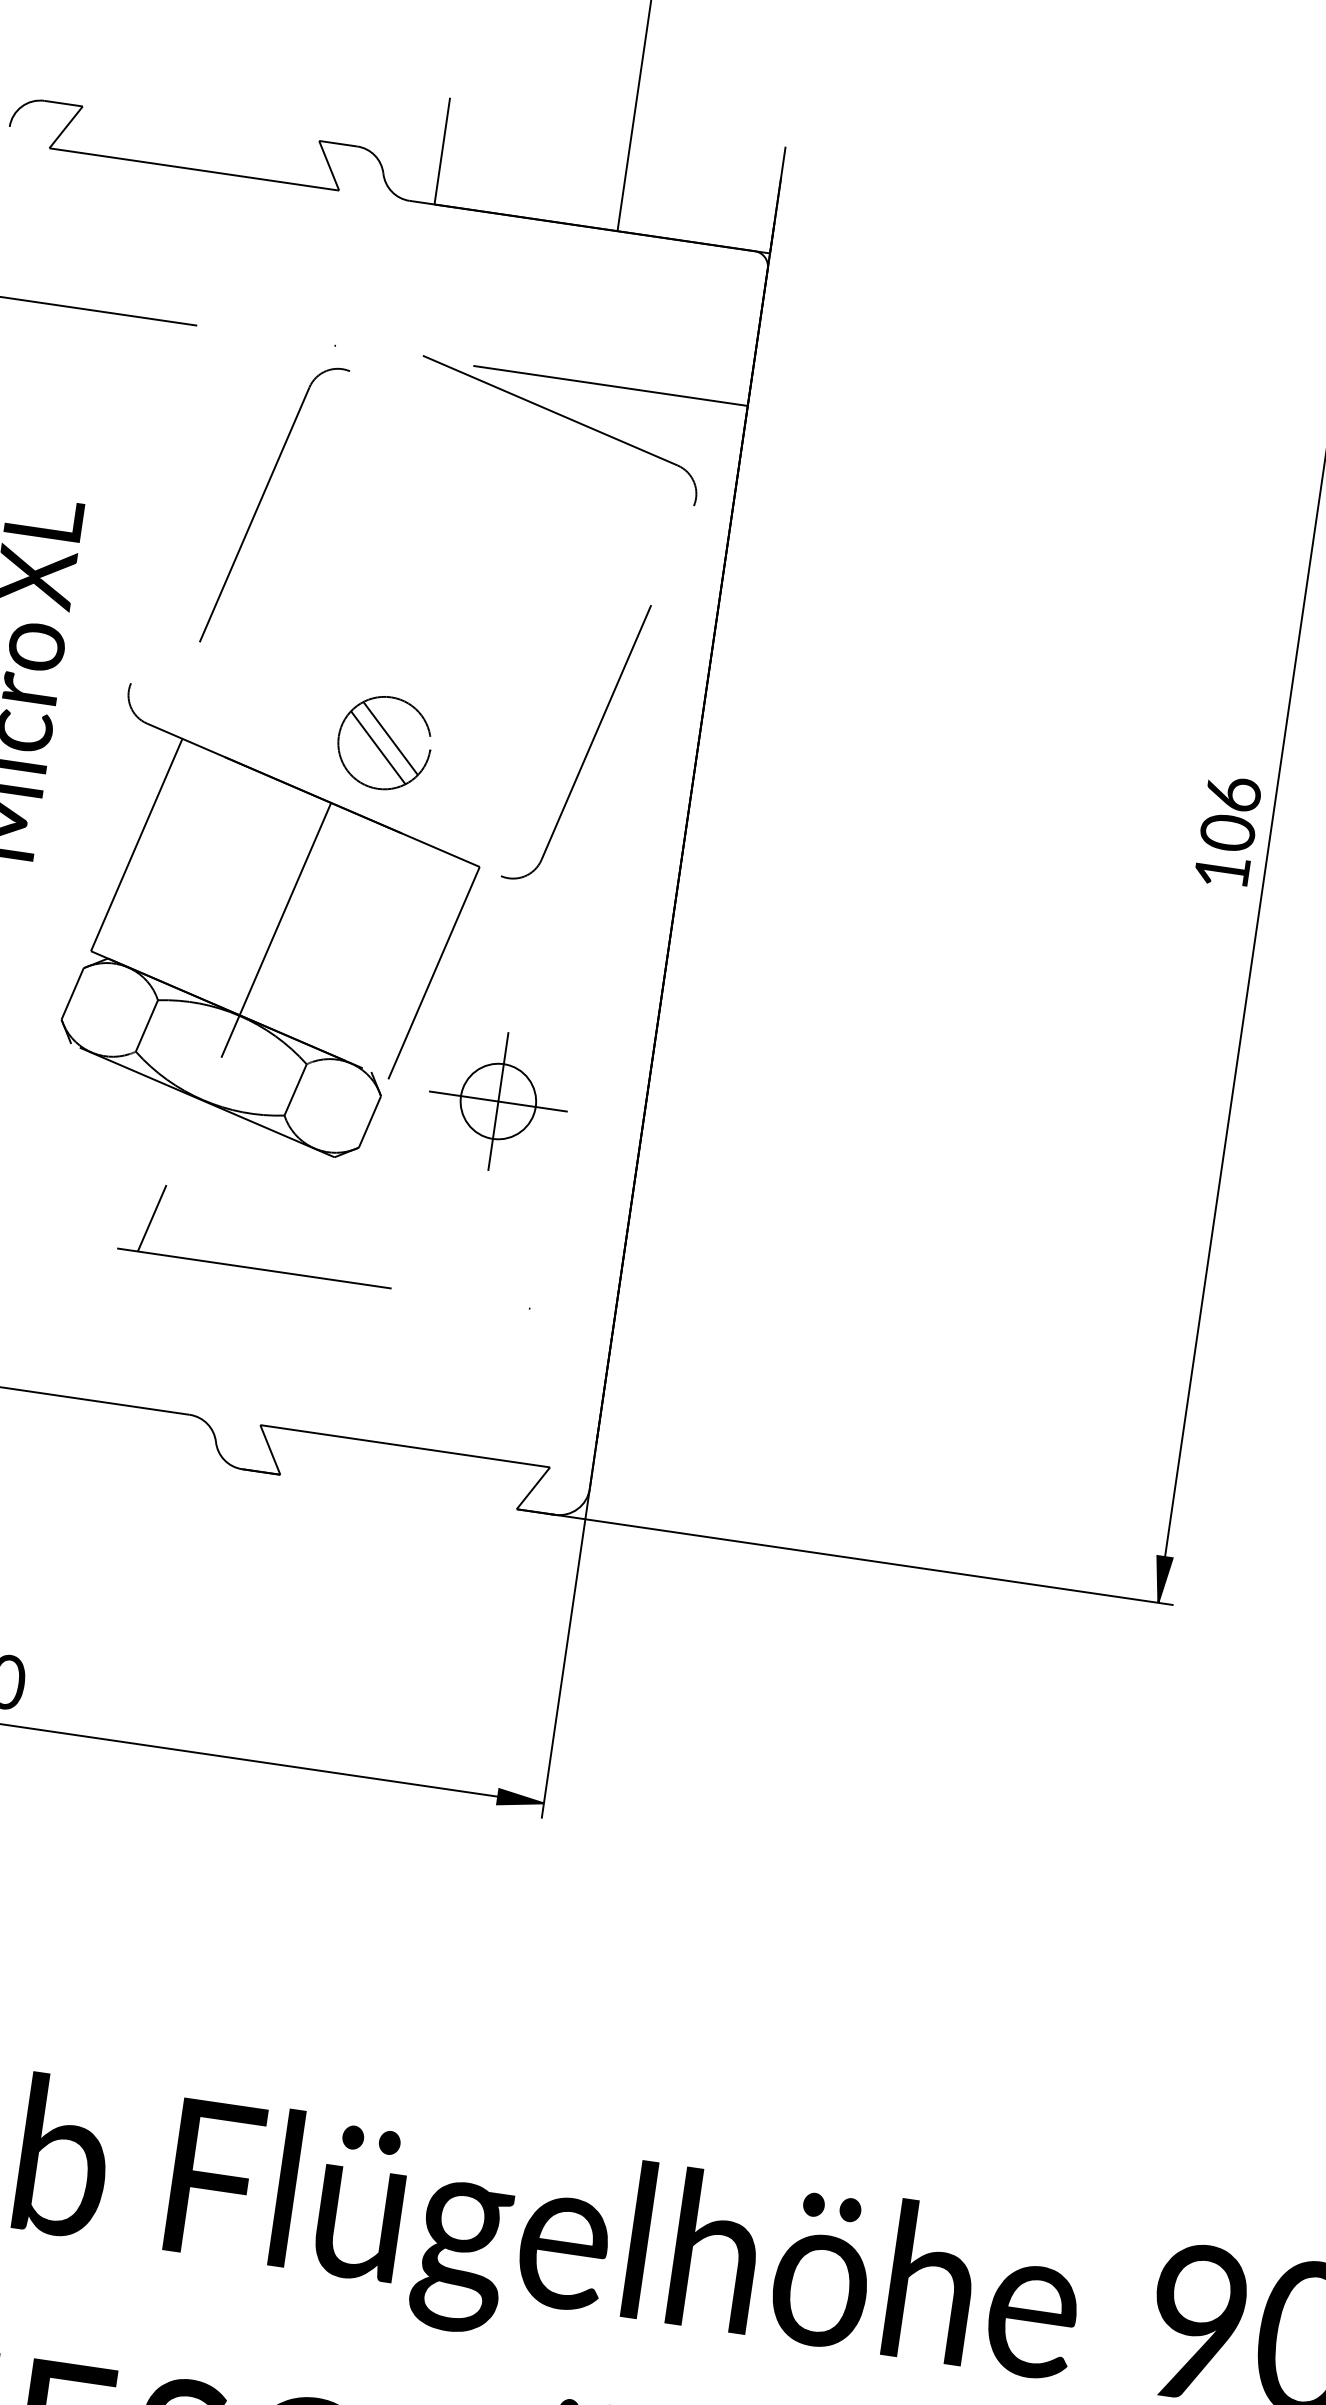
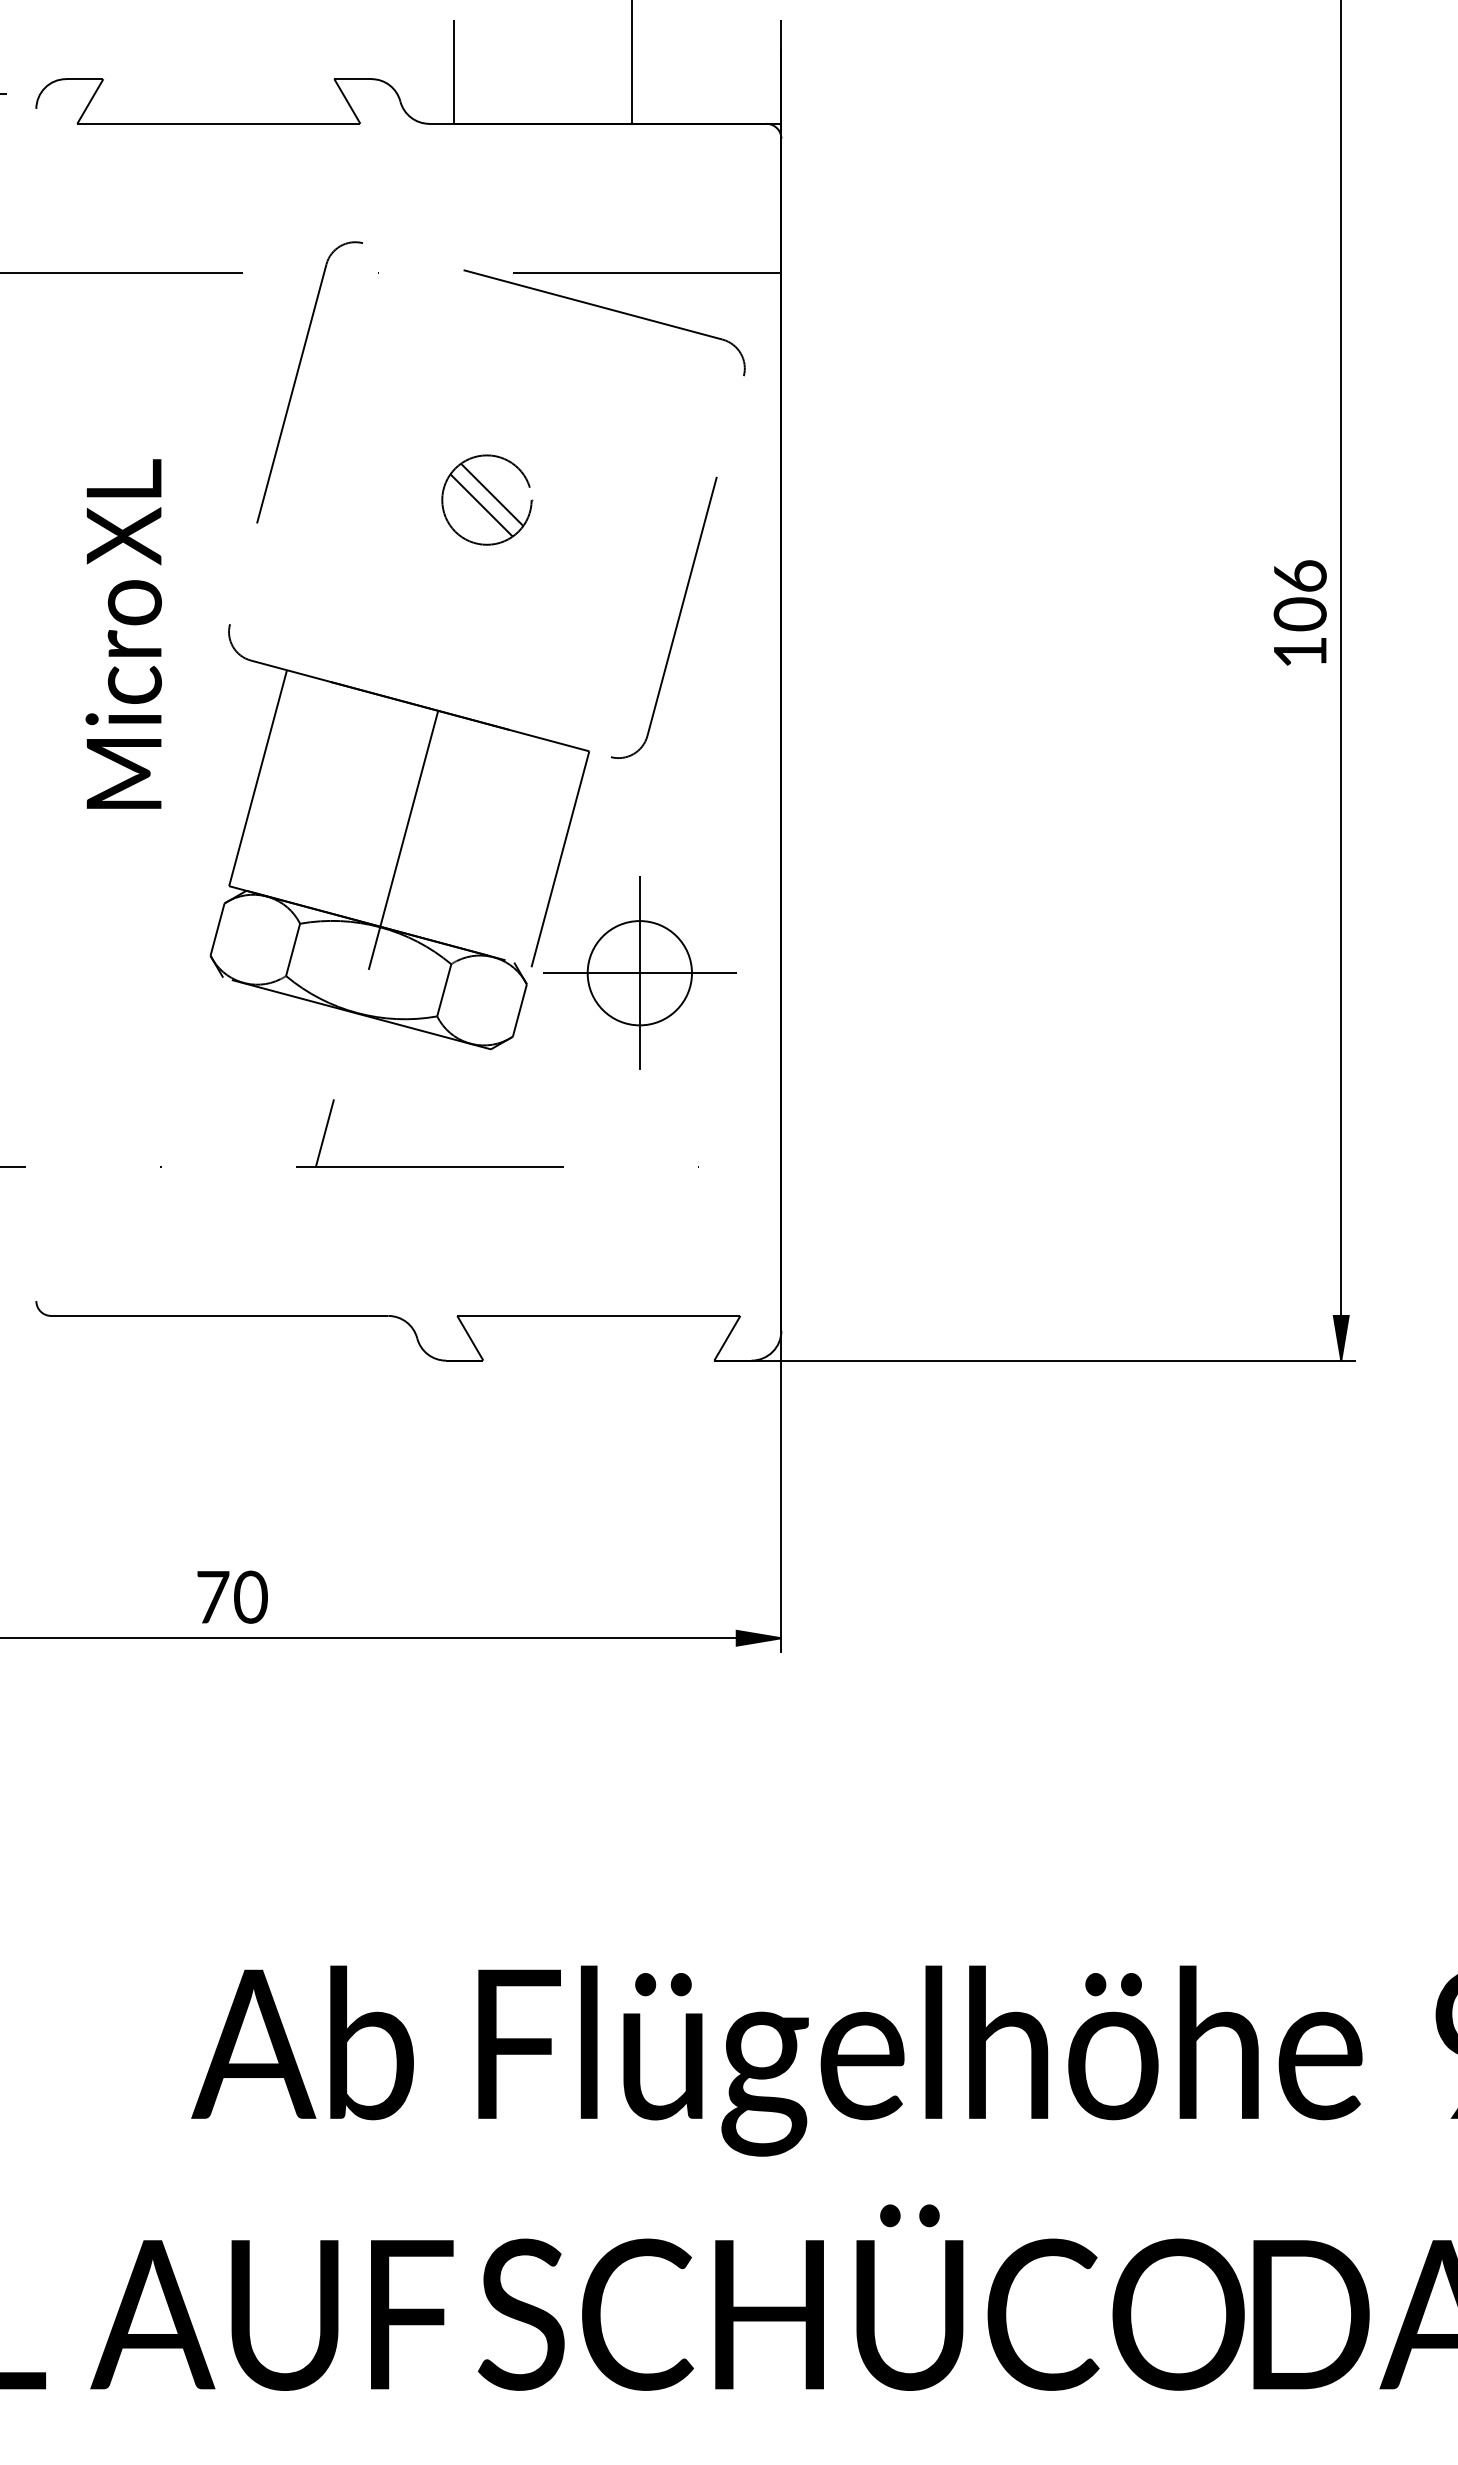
part: (262, 498) -> (297, 377), moved
part: (385, 742) -> (487, 499), moved
part: (498, 1100) -> (639, 972), size x1.43

